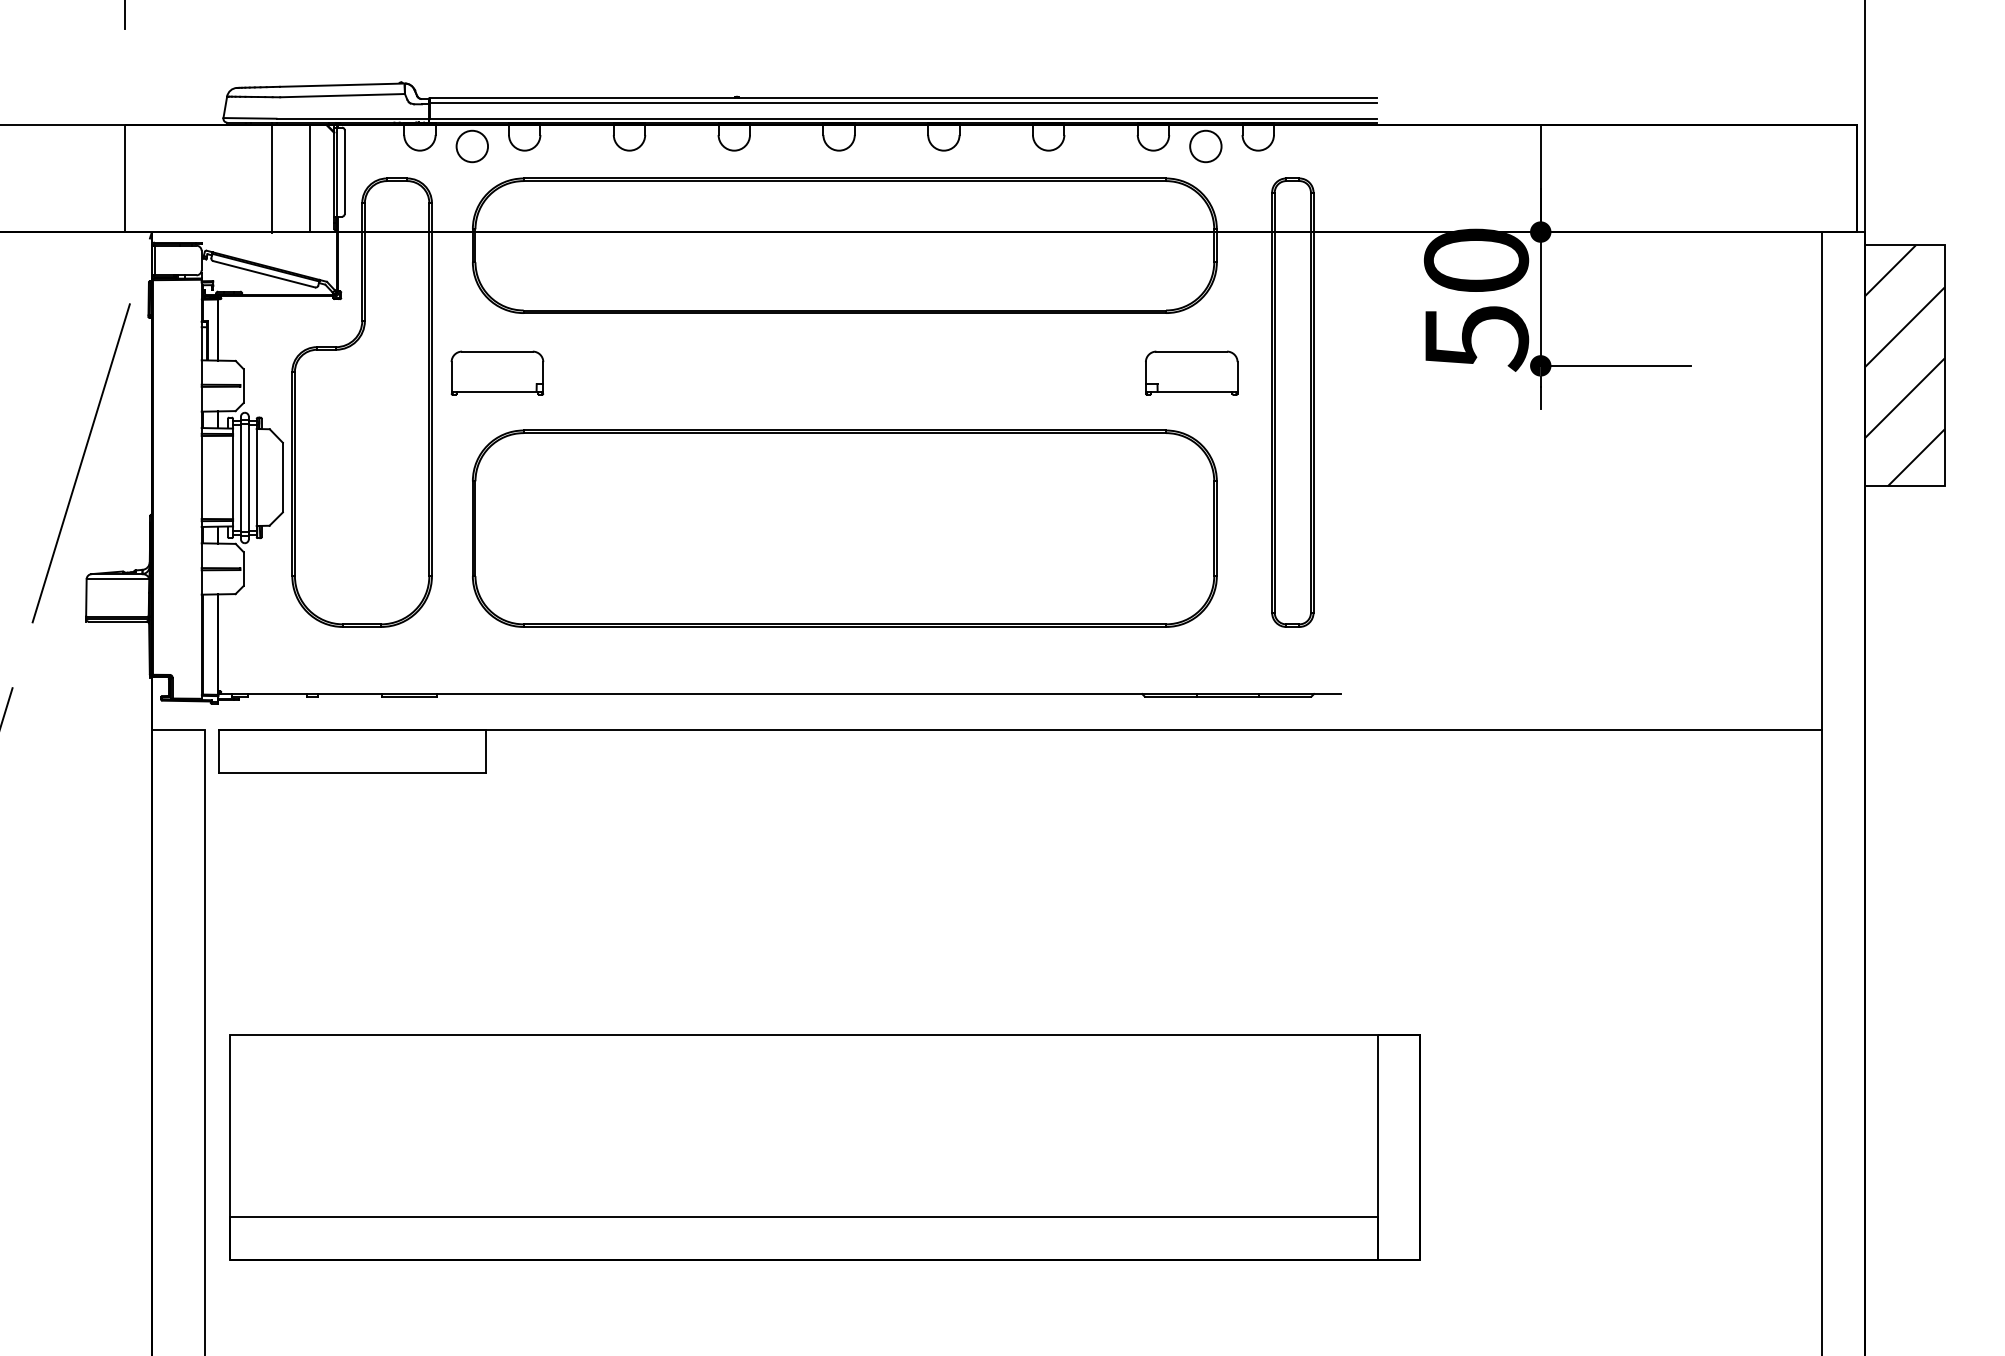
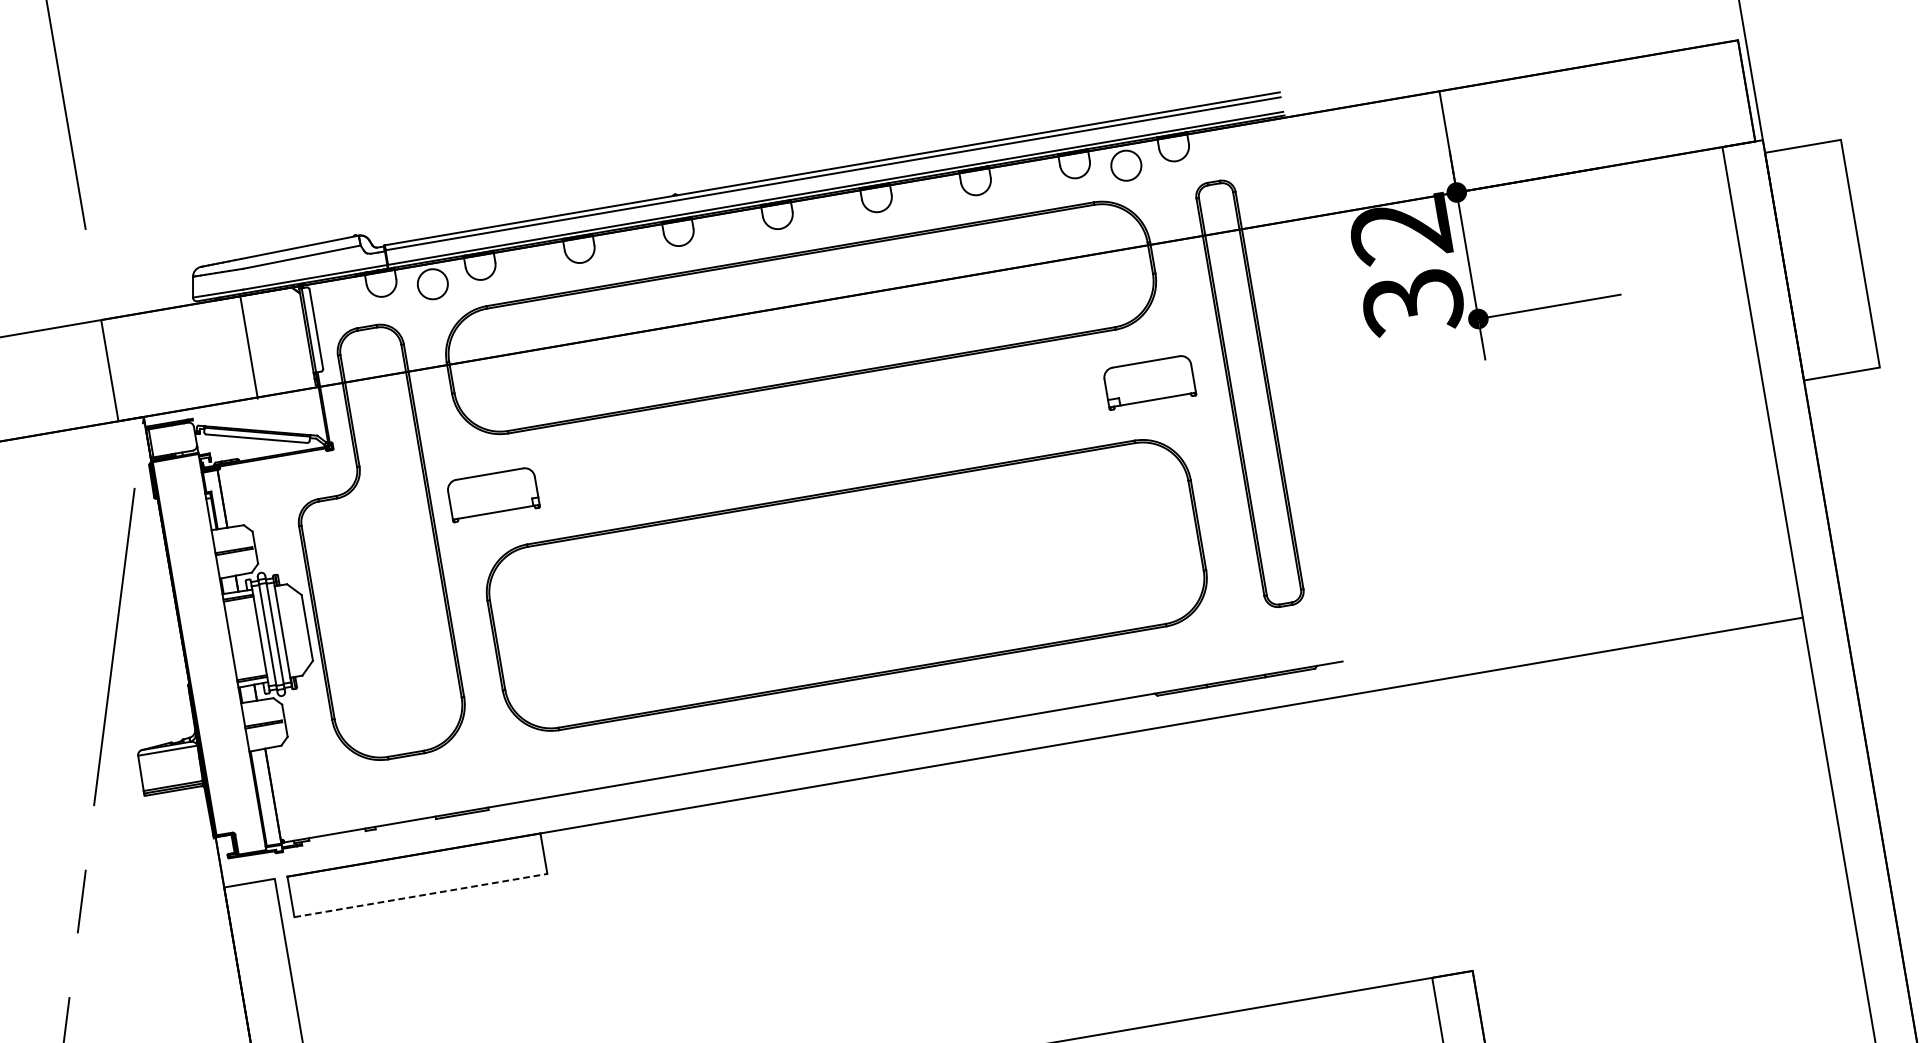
line: (309, 178) -> (284, 340), removed
text: (1476, 299) -> (1406, 266), 50 -> 32
hatch: (1904, 365) -> (1822, 259), removed
line: (352, 772) -> (420, 895), solid -> dashed

